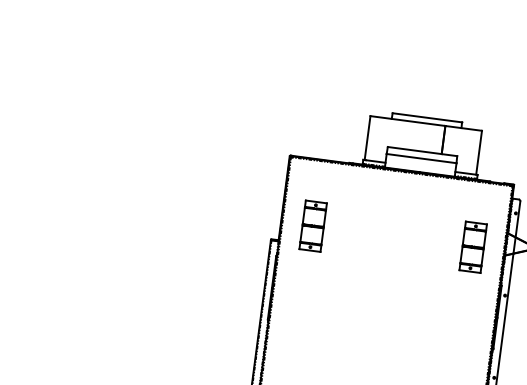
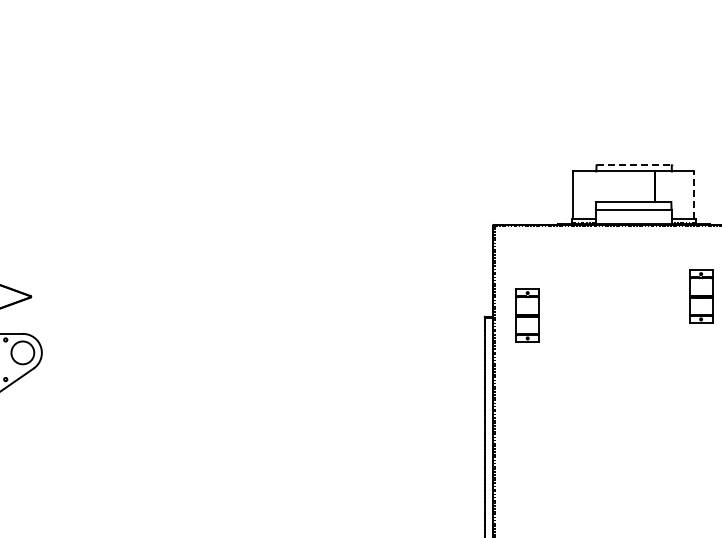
line: (427, 118) -> (634, 165), solid -> dashed
line: (479, 153) -> (694, 195), solid -> dashed
part: (312, 225) -> (527, 315), moved

